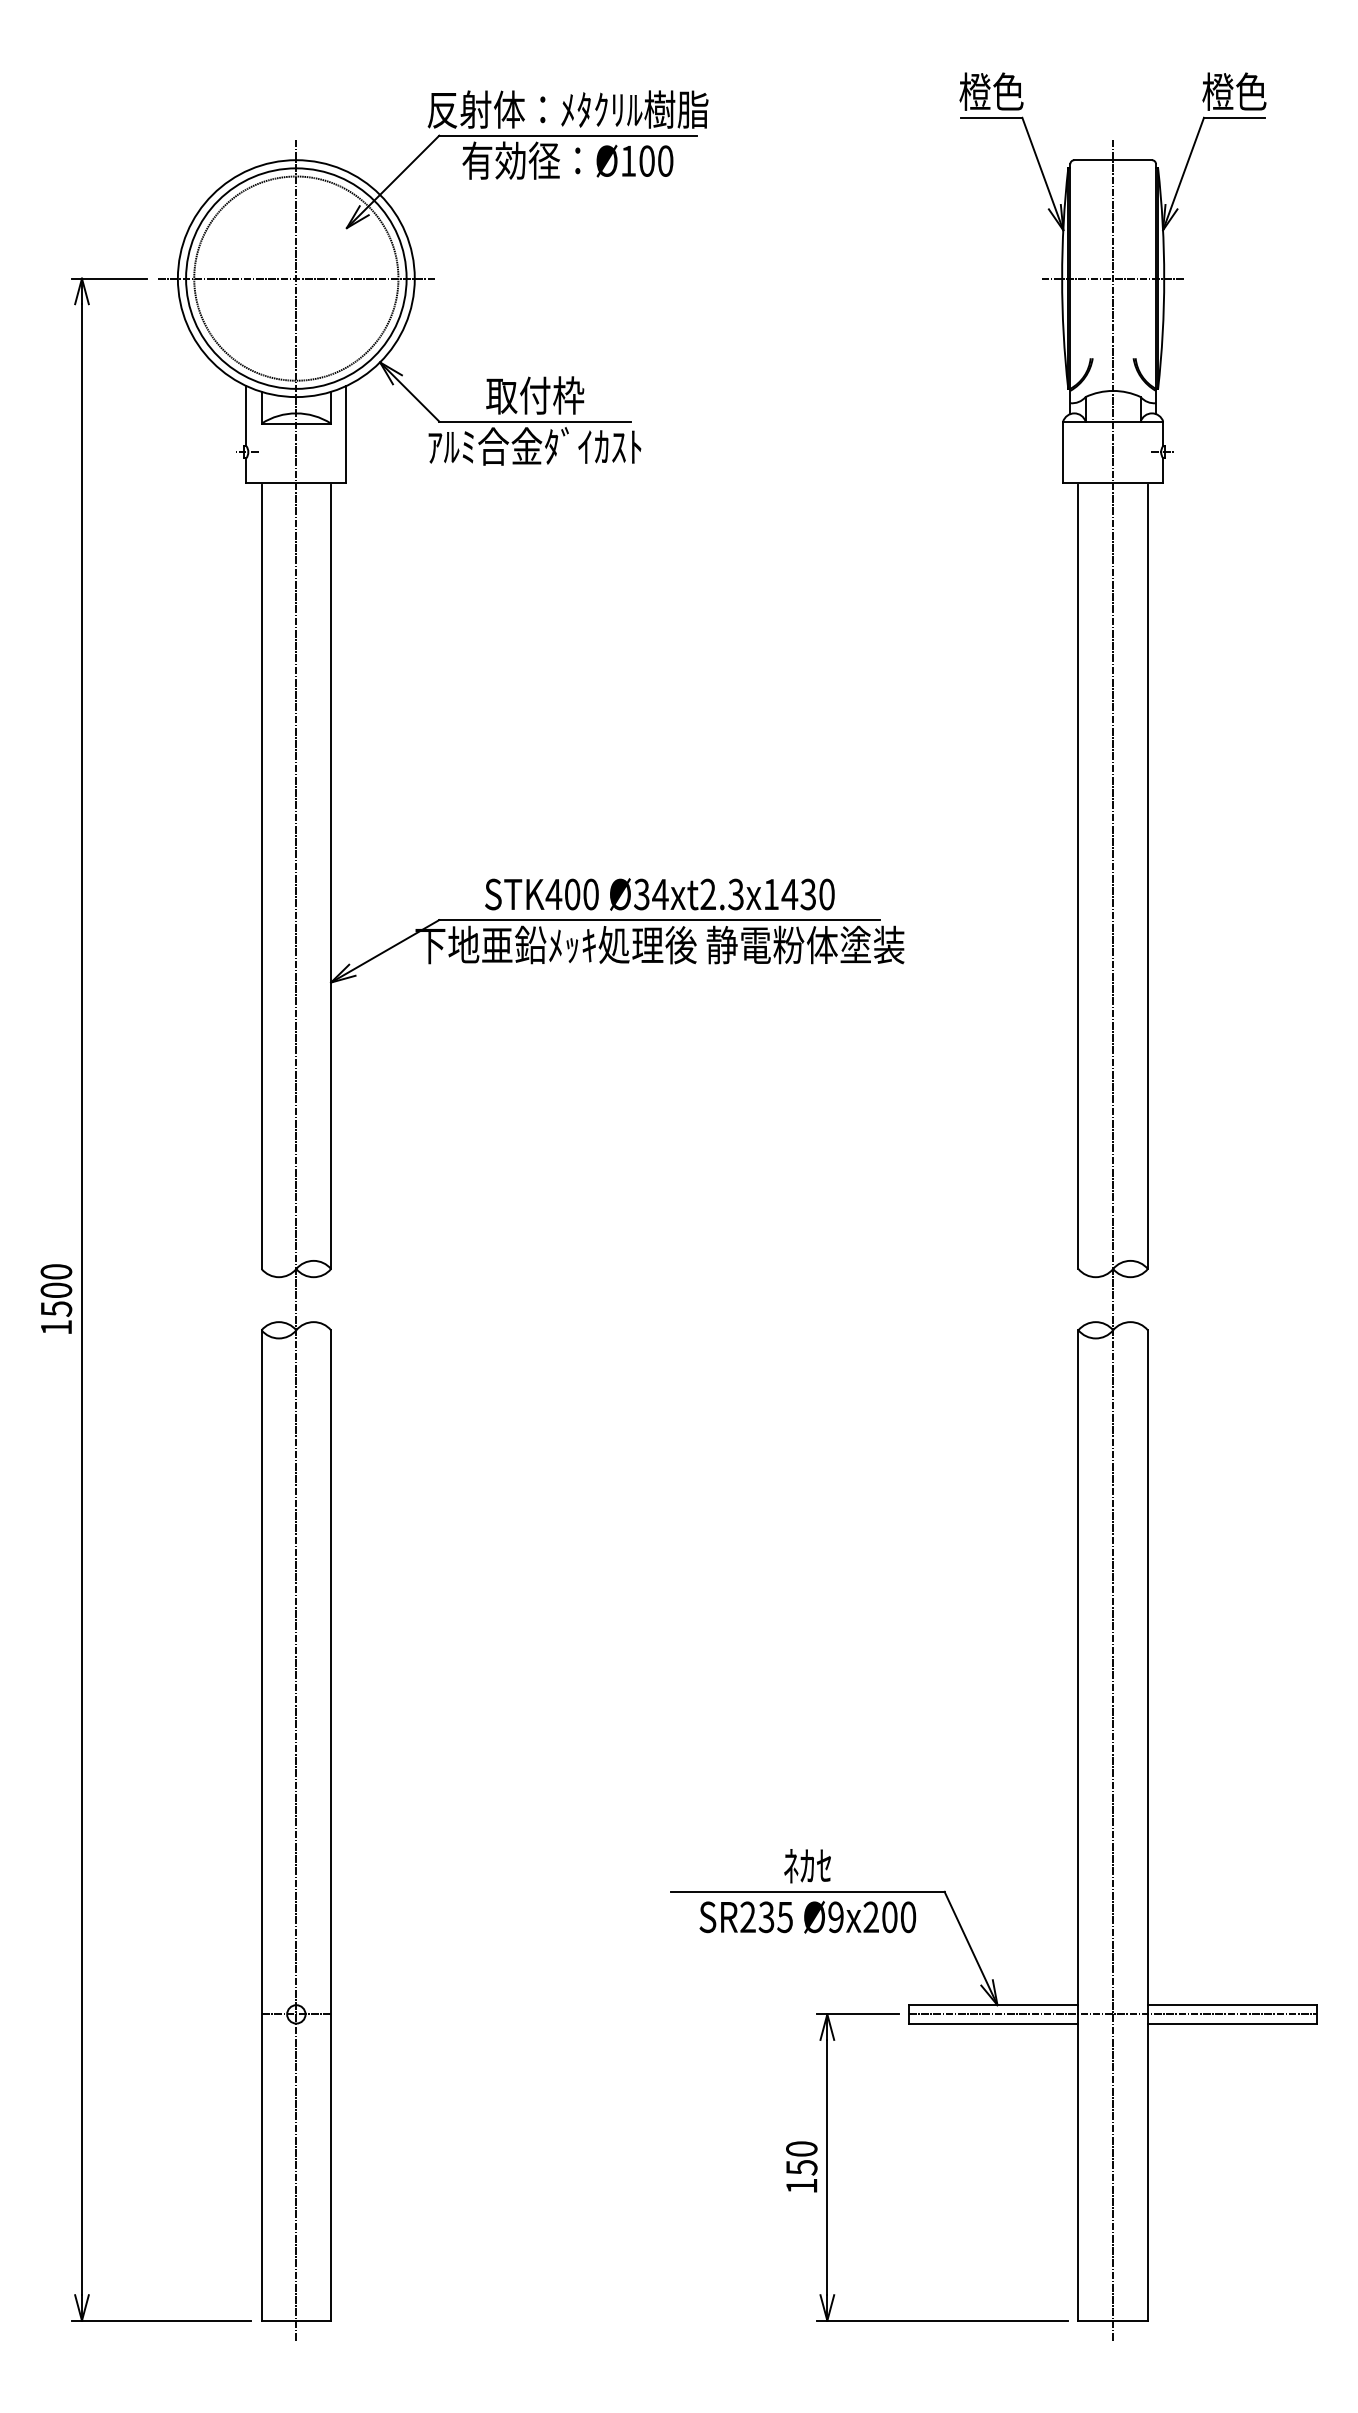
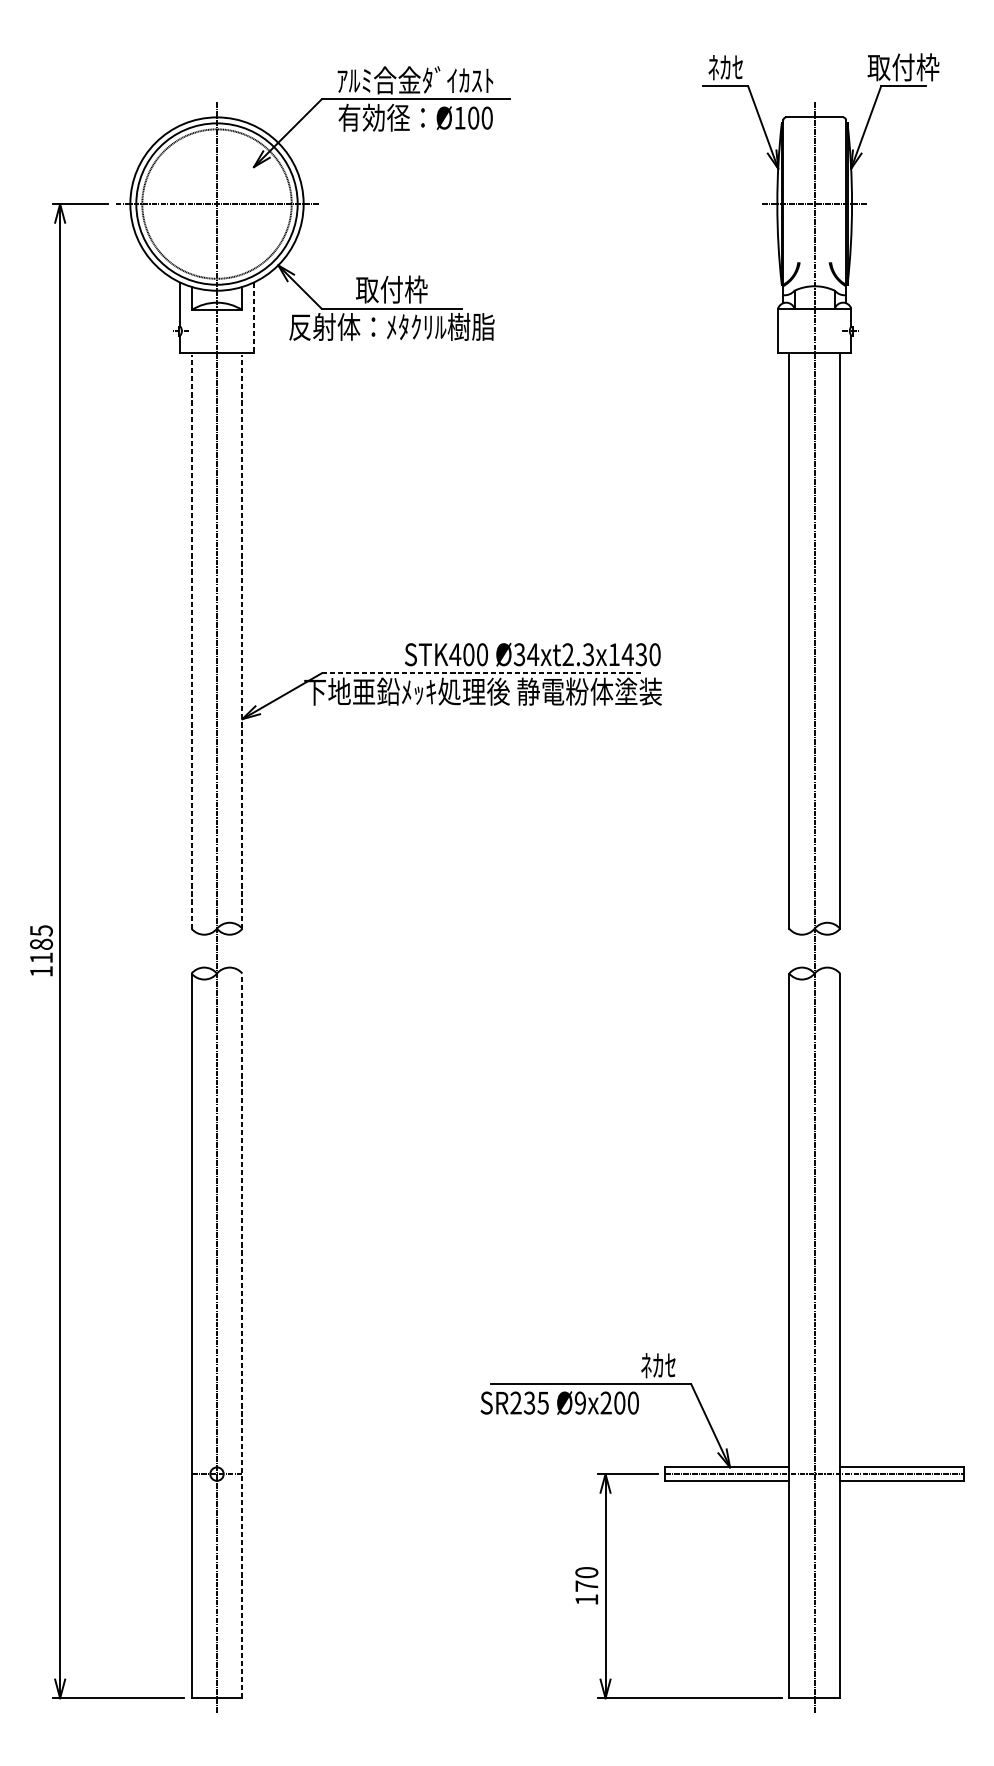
text: (991, 91) -> (725, 67), 橙色 -> ﾈｶｾ
text: (1234, 91) -> (903, 67), 橙色 -> 取付枠
text: (567, 109) -> (415, 80), 反射体：ﾒﾀｸﾘﾙ樹脂 -> ｱﾙﾐ合金ﾀﾞｲｶｽﾄ
line: (346, 434) -> (253, 318), solid -> dashed
text: (535, 446) -> (392, 326), ｱﾙﾐ合金ﾀﾞｲｶｽﾄ -> 反射体：ﾒﾀｸﾘﾙ樹脂
line: (261, 876) -> (191, 641), solid -> dashed
line: (331, 876) -> (242, 641), solid -> dashed
text: (659, 894) -> (532, 654), moved
line: (659, 920) -> (482, 673), solid -> dashed
text: (56, 1290) -> (41, 944), 1500 -> 1185
line: (331, 1824) -> (242, 1335), solid -> dashed
text: (807, 1866) -> (658, 1365), moved
text: (807, 1916) -> (559, 1402), moved
text: (801, 2167) -> (586, 1586), 150 -> 170

